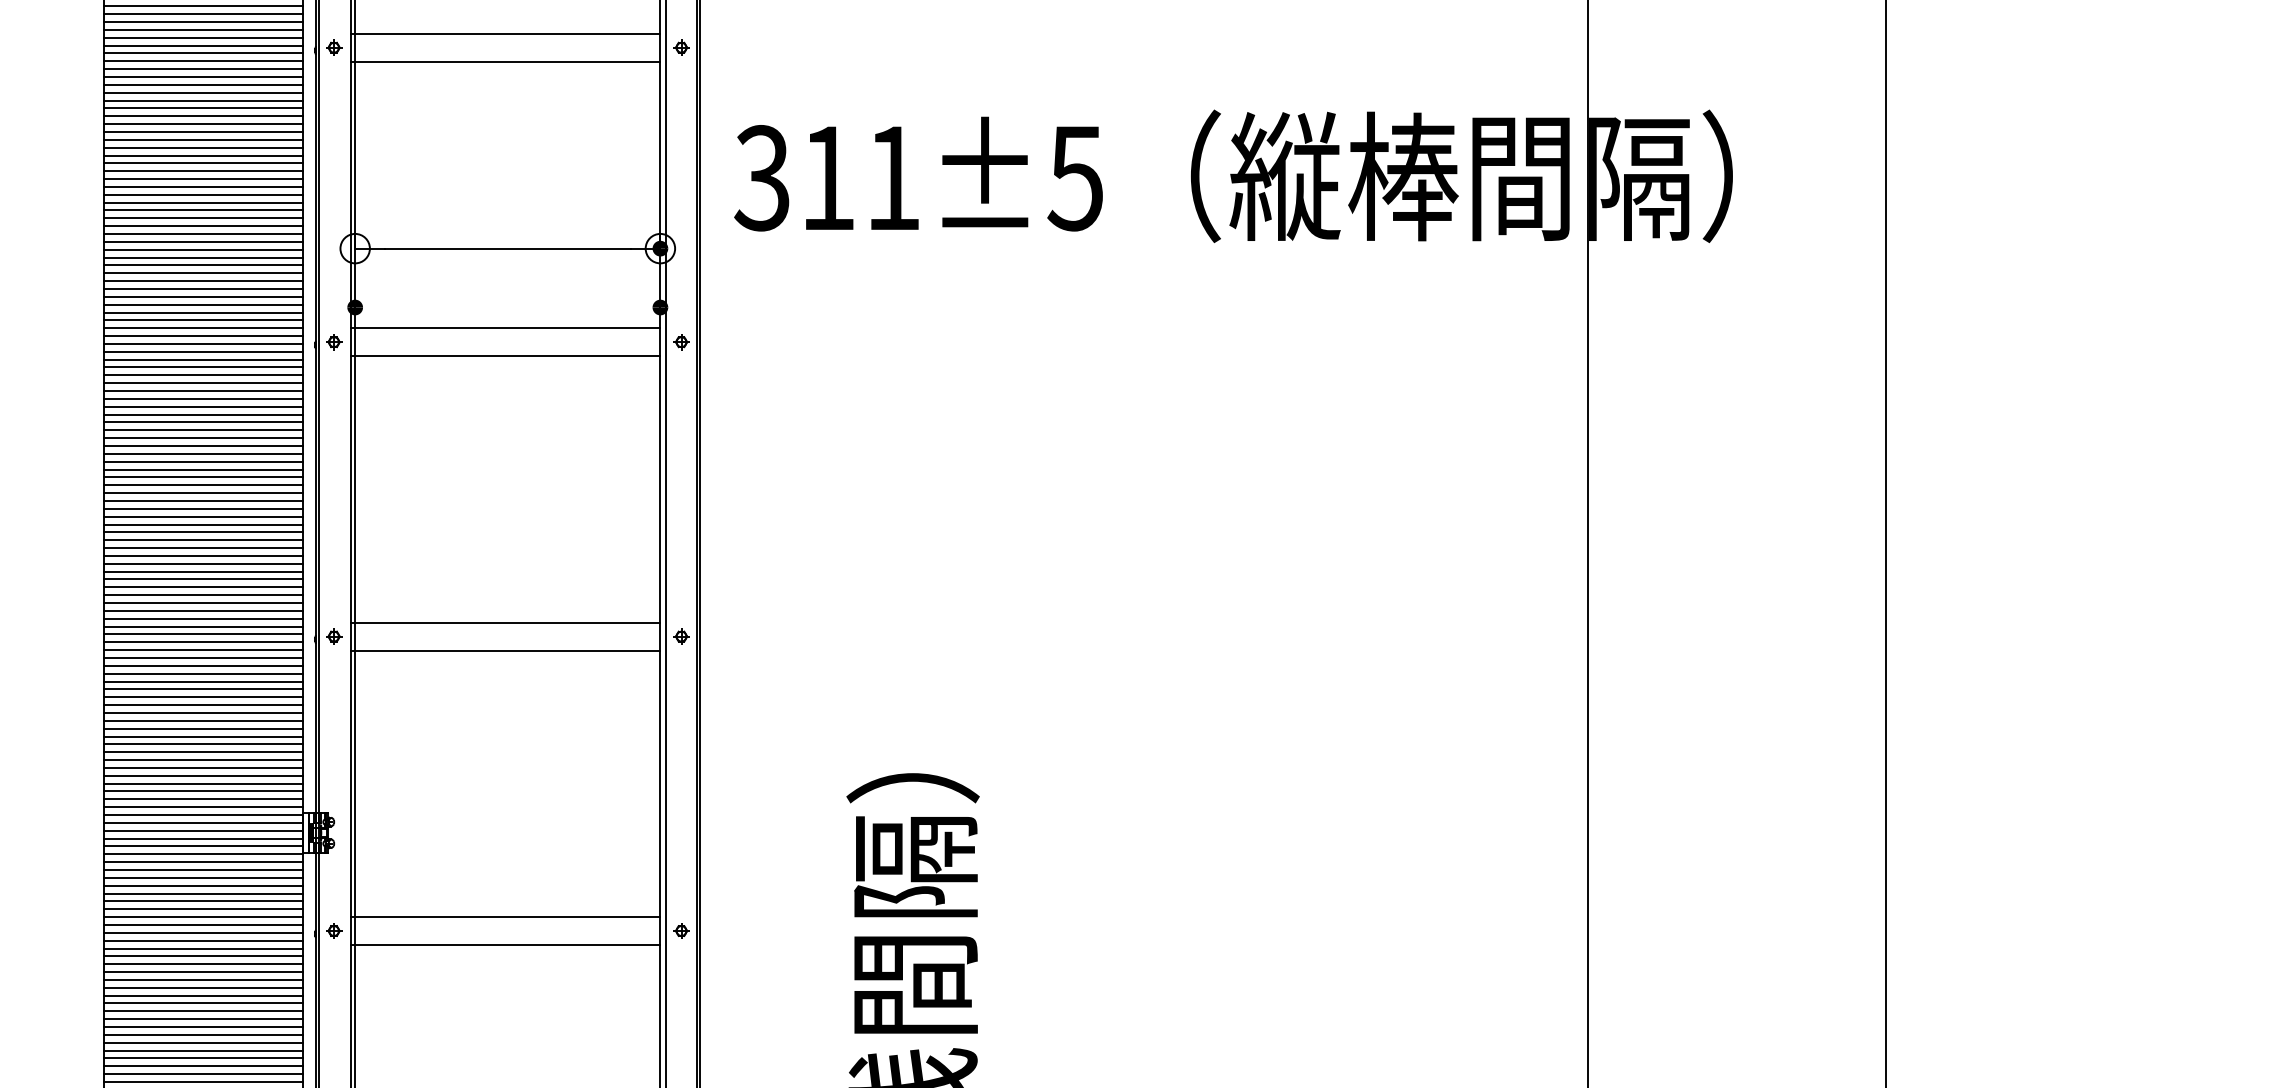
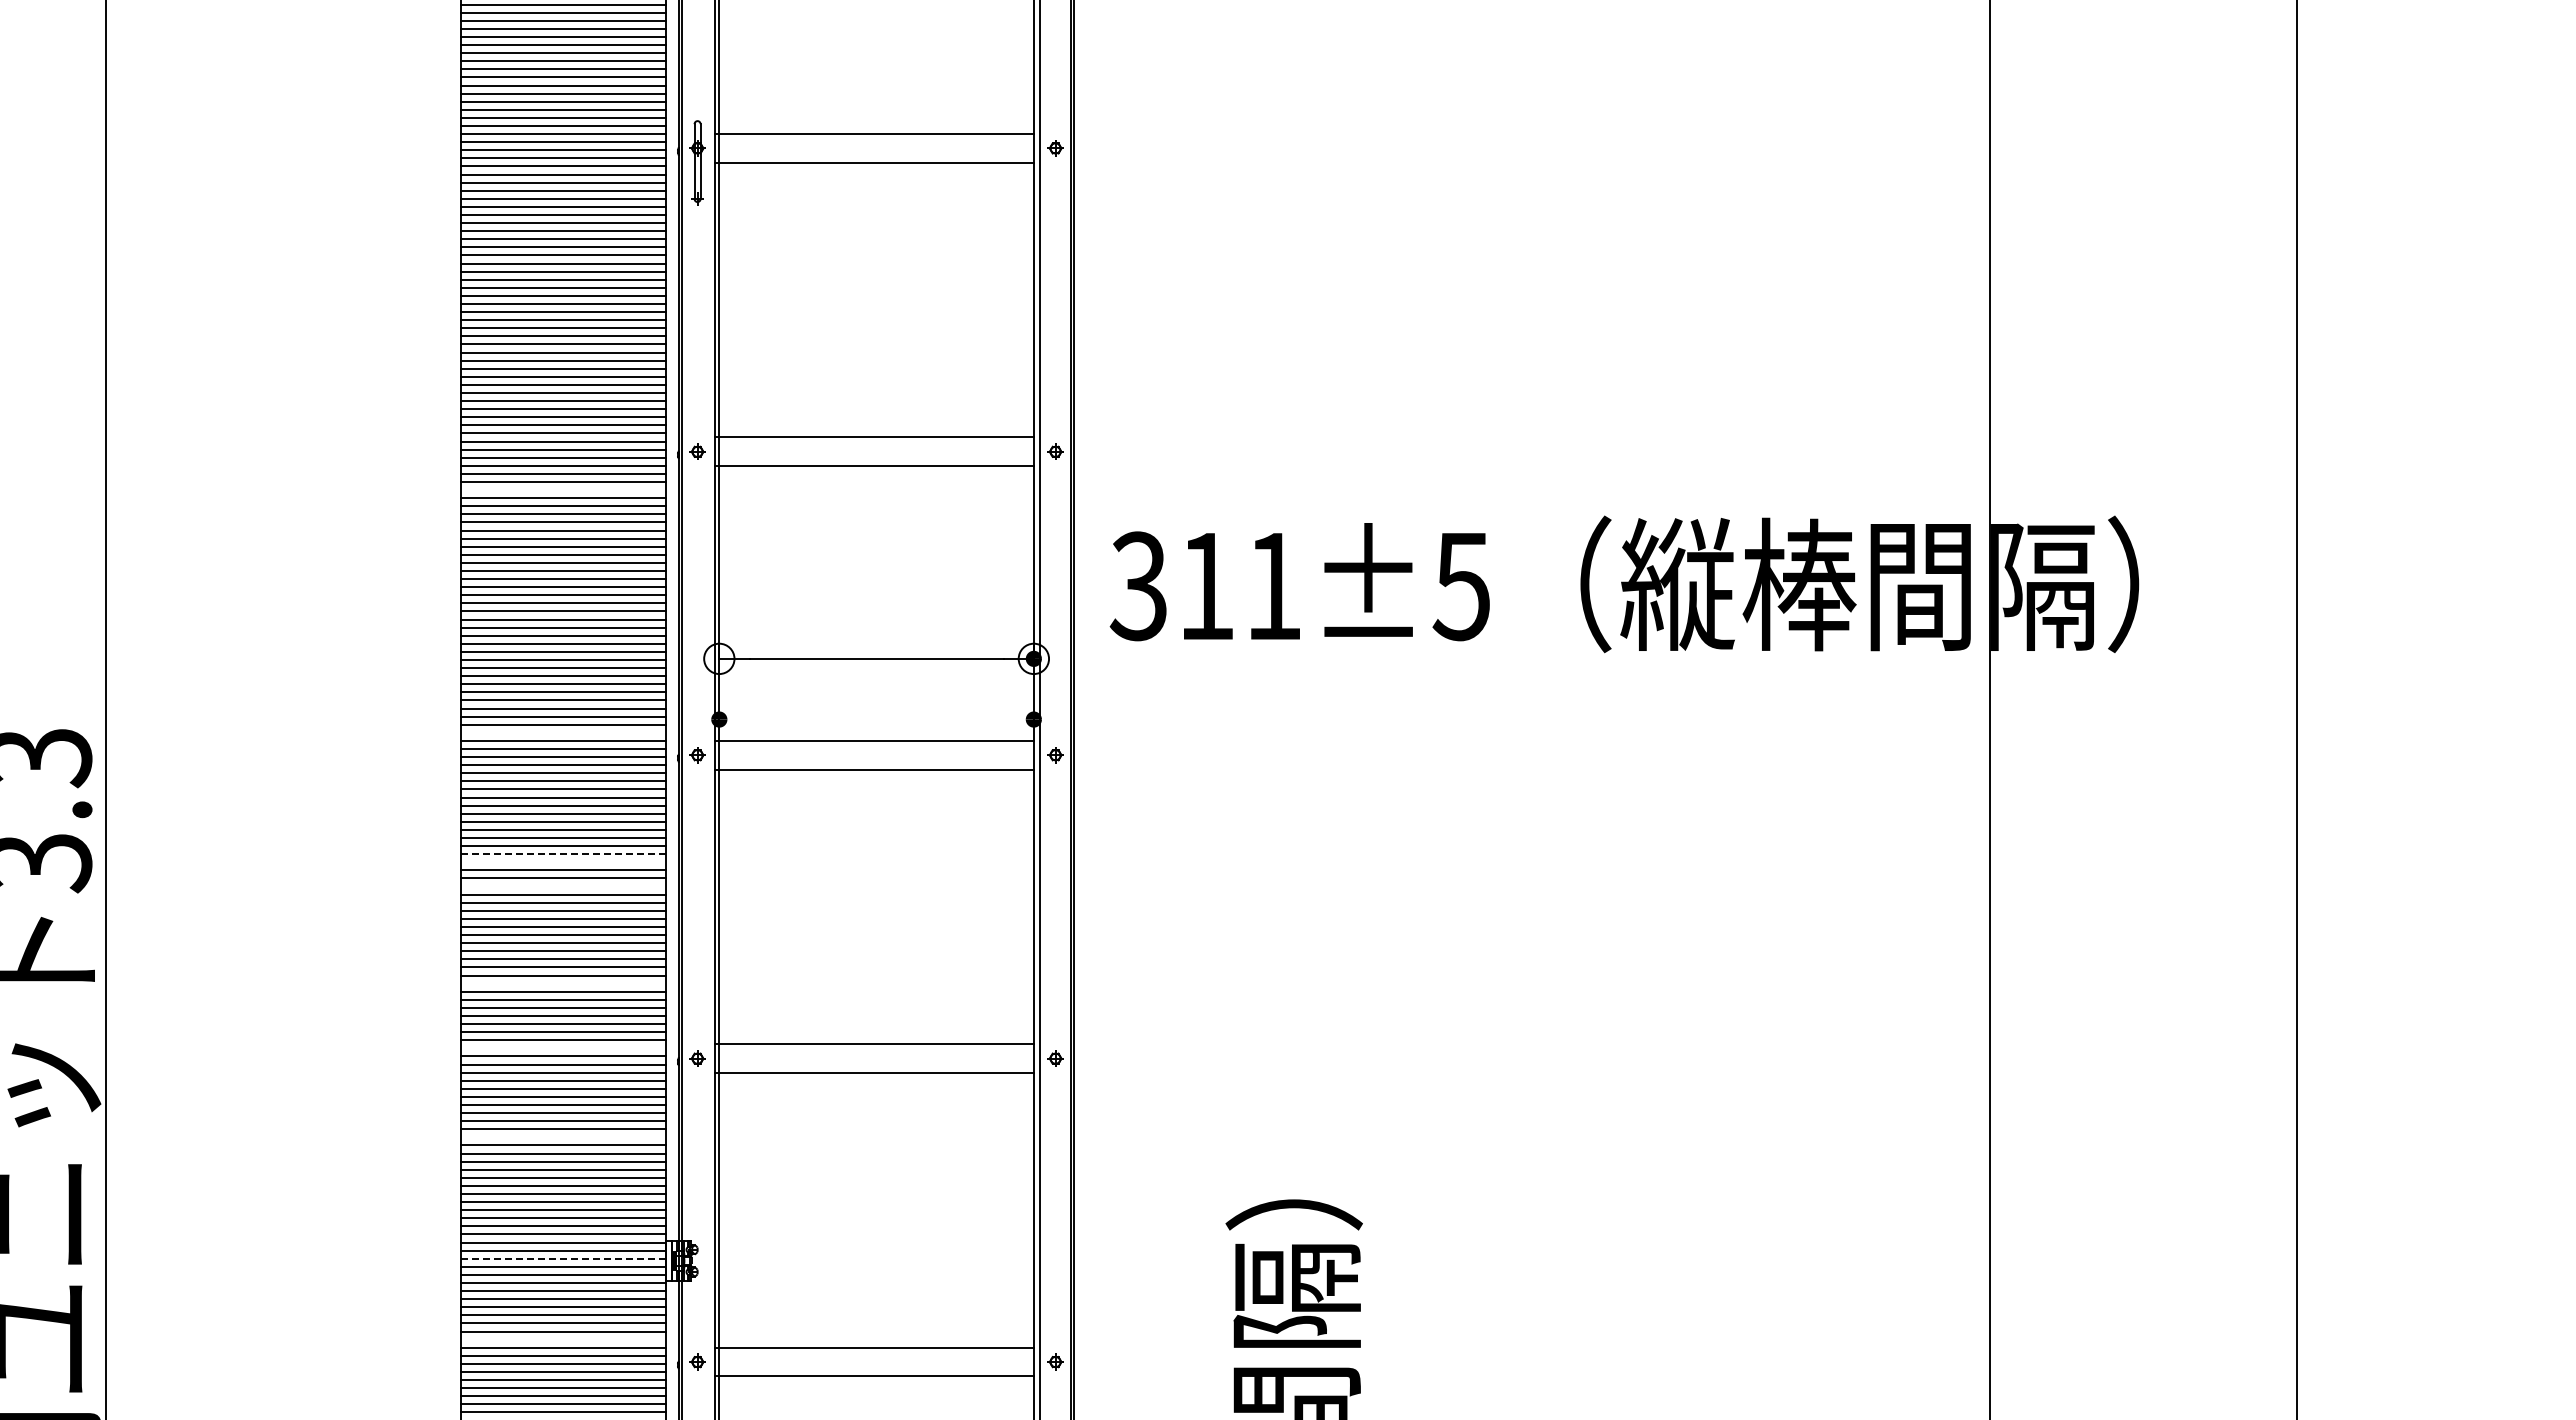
line: (202, 85) -> (562, 490), removed
line: (202, 320) -> (562, 732), removed
line: (202, 438) -> (562, 854), solid -> dashed
line: (202, 446) -> (562, 862), removed
line: (202, 469) -> (562, 886), removed
line: (202, 563) -> (562, 983), removed
line: (202, 626) -> (562, 1048), removed
line: (202, 713) -> (562, 1137), removed
line: (202, 830) -> (562, 1258), solid -> dashed
line: (202, 909) -> (562, 1339), removed

